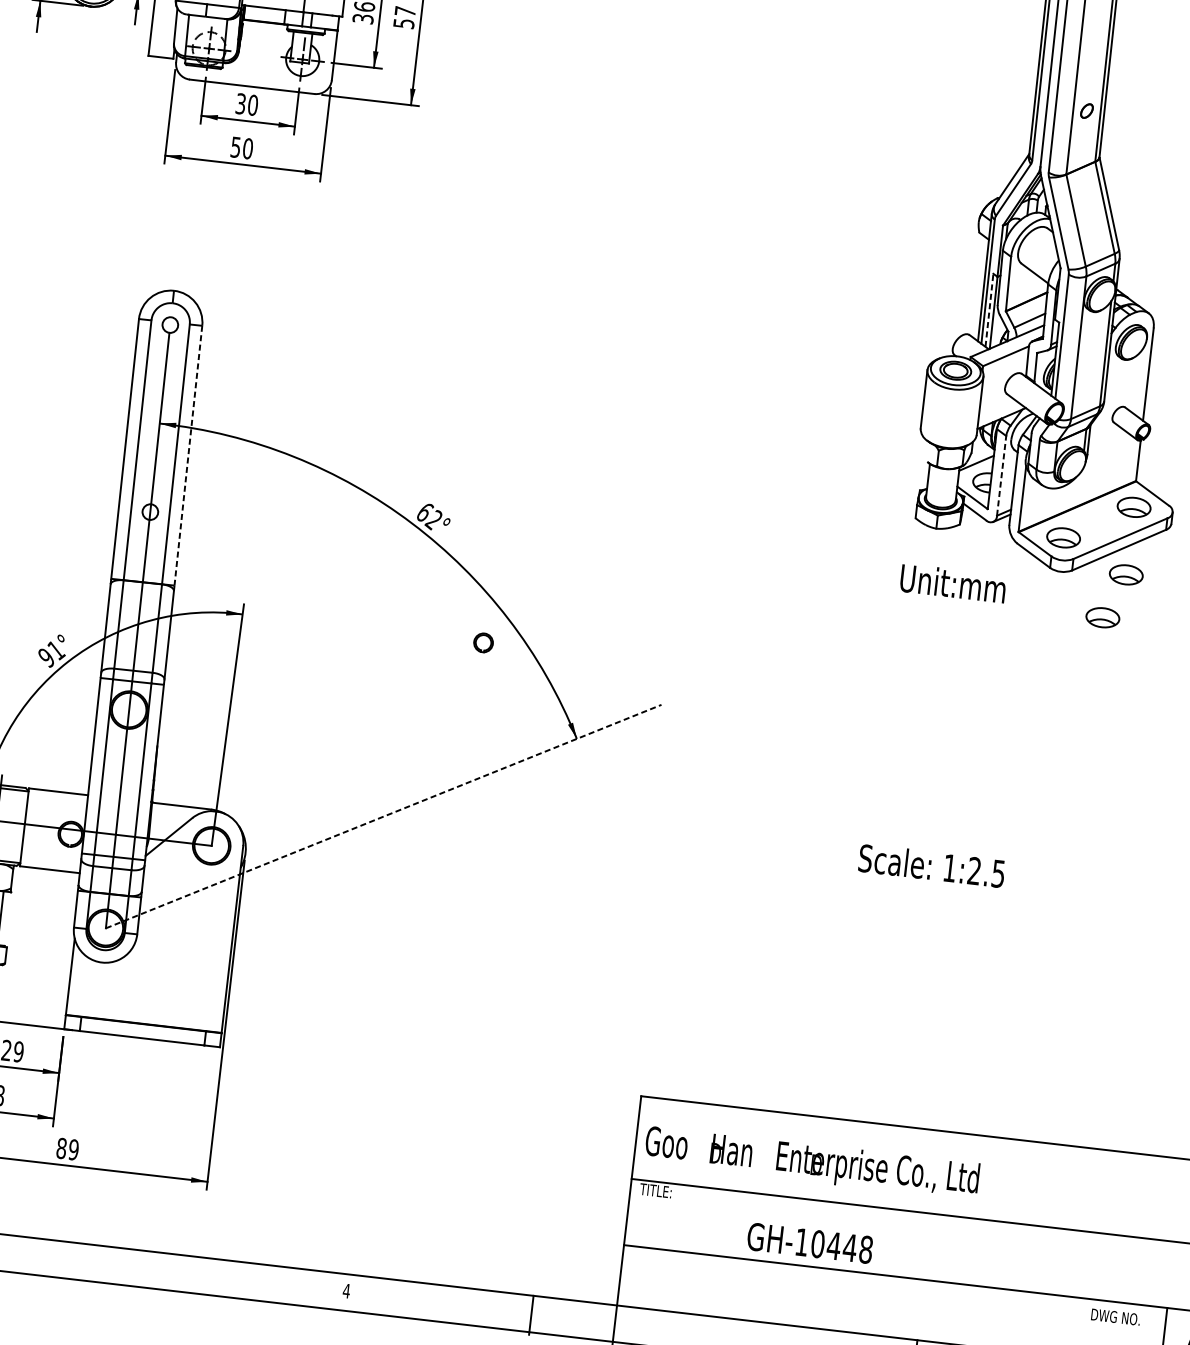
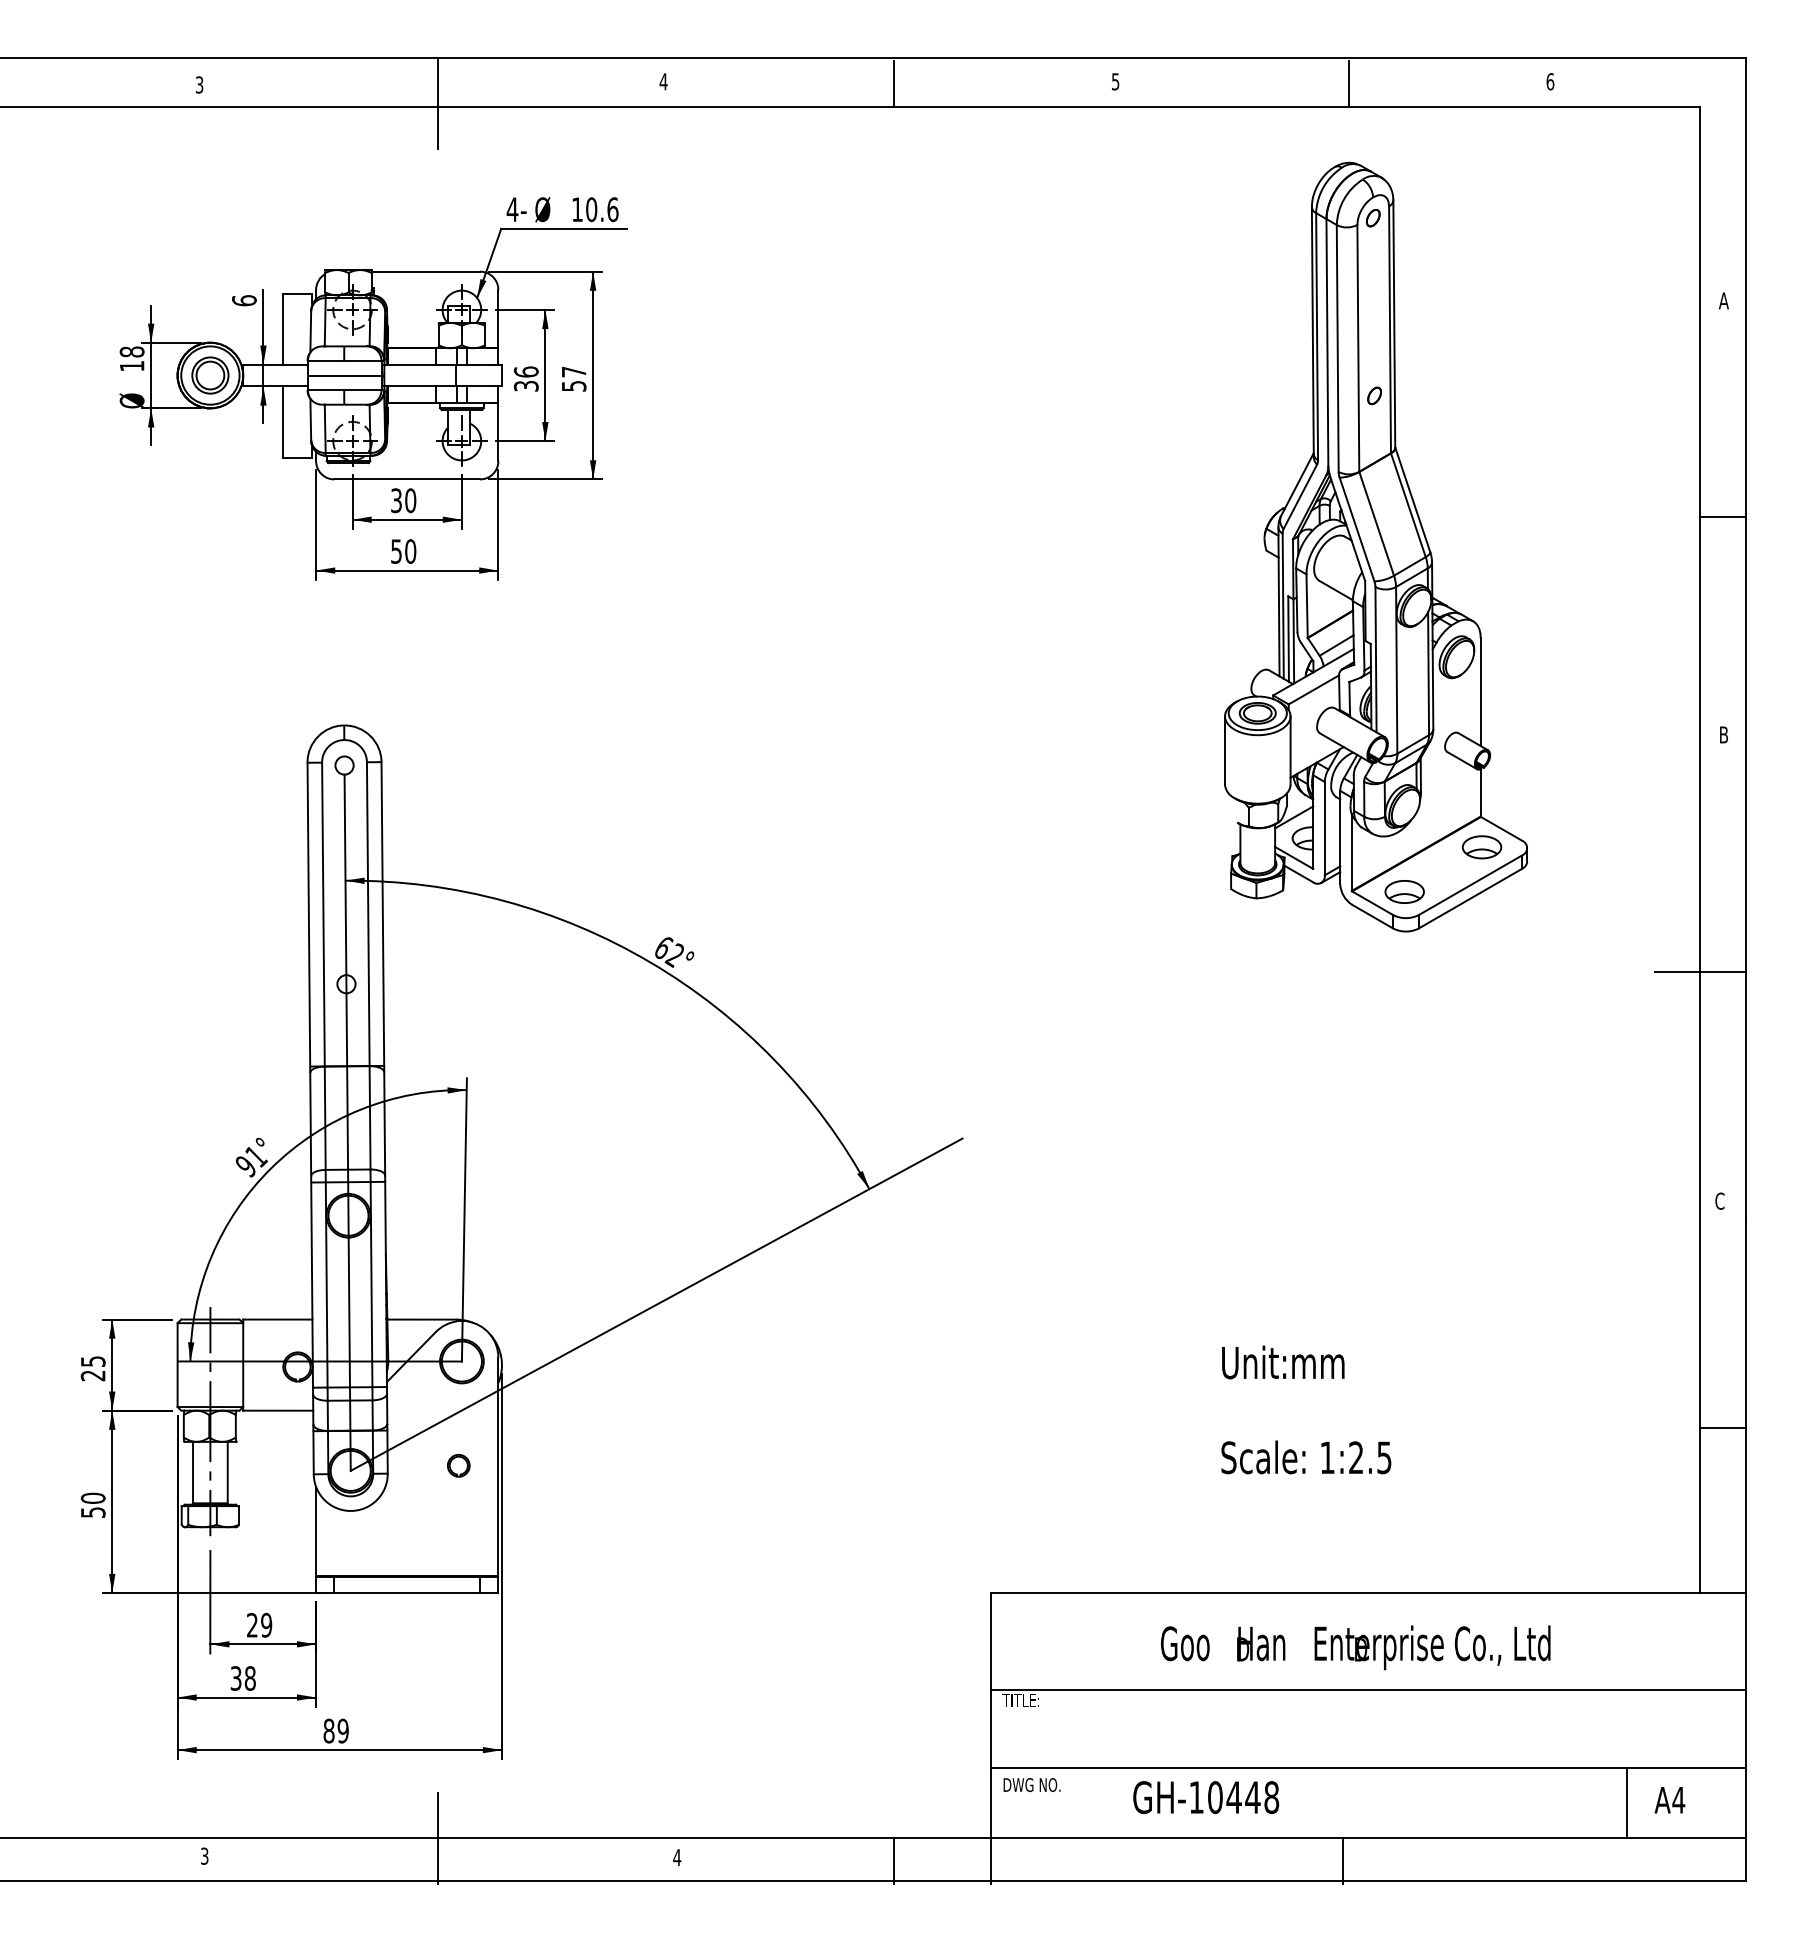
line: (989, 310) -> (1288, 639), dashed -> solid
line: (188, 456) -> (382, 914), dashed -> solid
line: (1001, 475) -> (1324, 828), dashed -> solid
part: (1125, 574) -> (1481, 926), removed
text: (953, 583) -> (1283, 1362), moved
part: (1102, 617) -> (1460, 978), removed
part: (483, 642) -> (458, 1465), moved
line: (384, 816) -> (657, 1304), dashed -> solid
text: (931, 865) -> (1306, 1457), moved
text: (811, 1162) -> (1355, 1647), moved
text: (810, 1243) -> (1206, 1797), moved
line: (144, 1250) -> (438, 1837), added
text: (1115, 1316) -> (1031, 1784), moved

